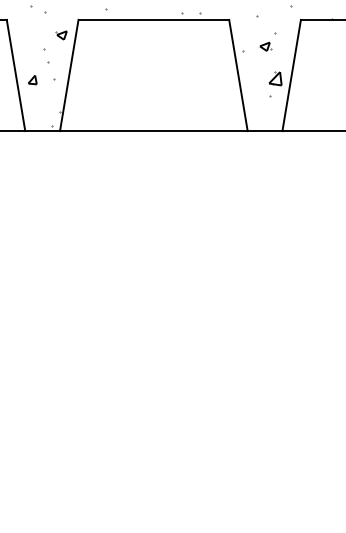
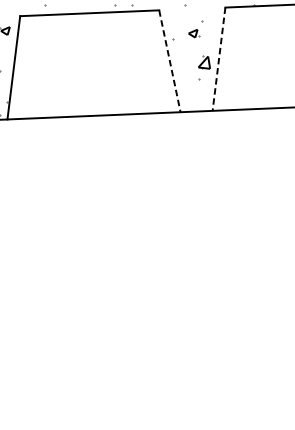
line: (238, 75) -> (169, 61), solid -> dashed
line: (291, 75) -> (218, 59), solid -> dashed

